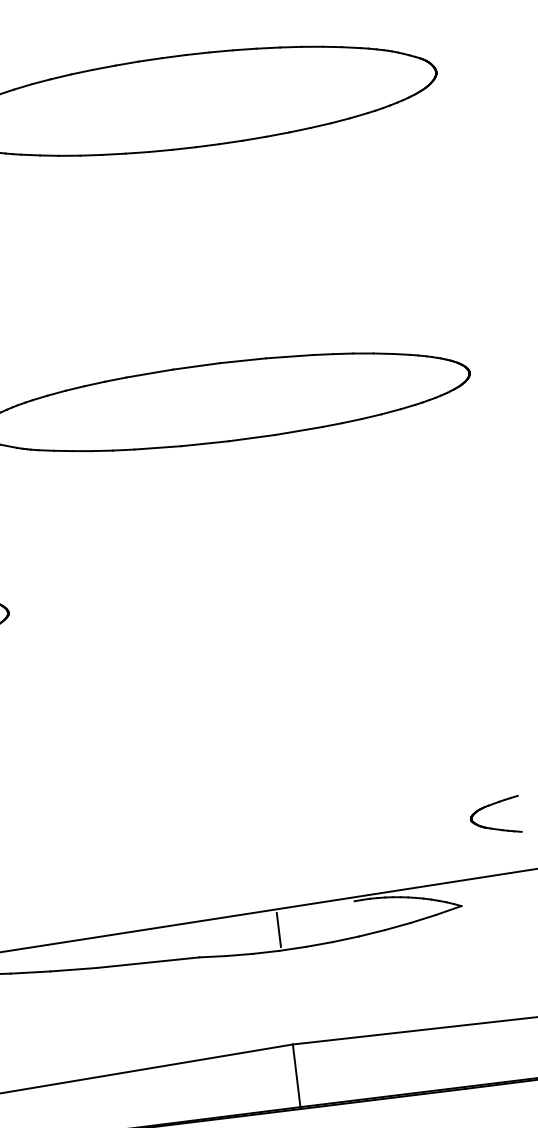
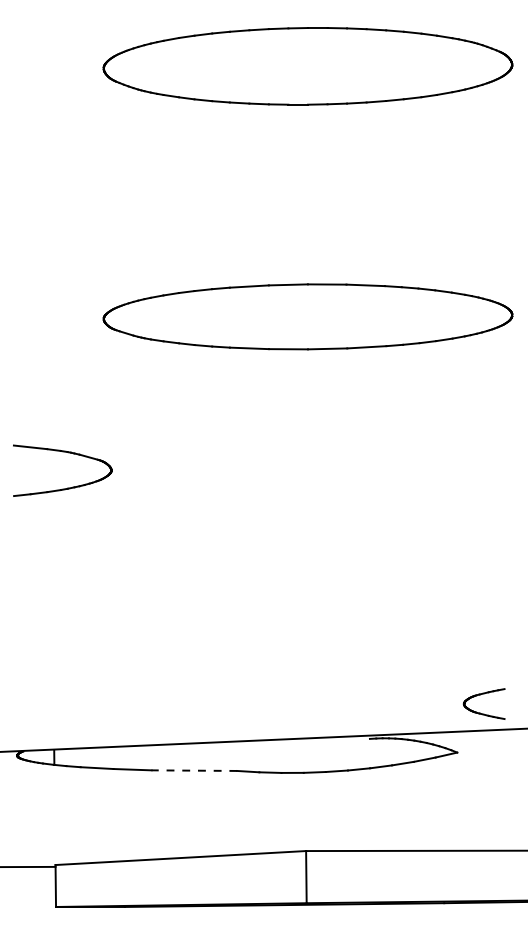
part: (489, 806) -> (480, 695), moved
line: (278, 929) -> (304, 755), removed
line: (148, 962) -> (194, 770), solid -> dashed

